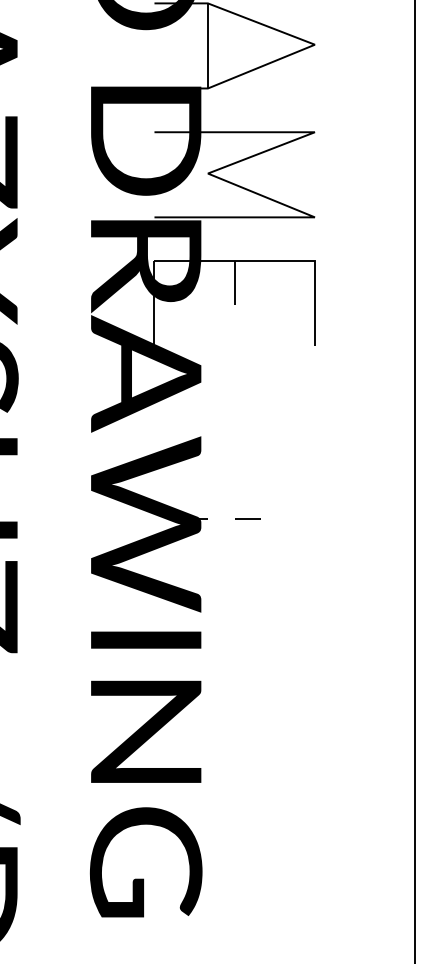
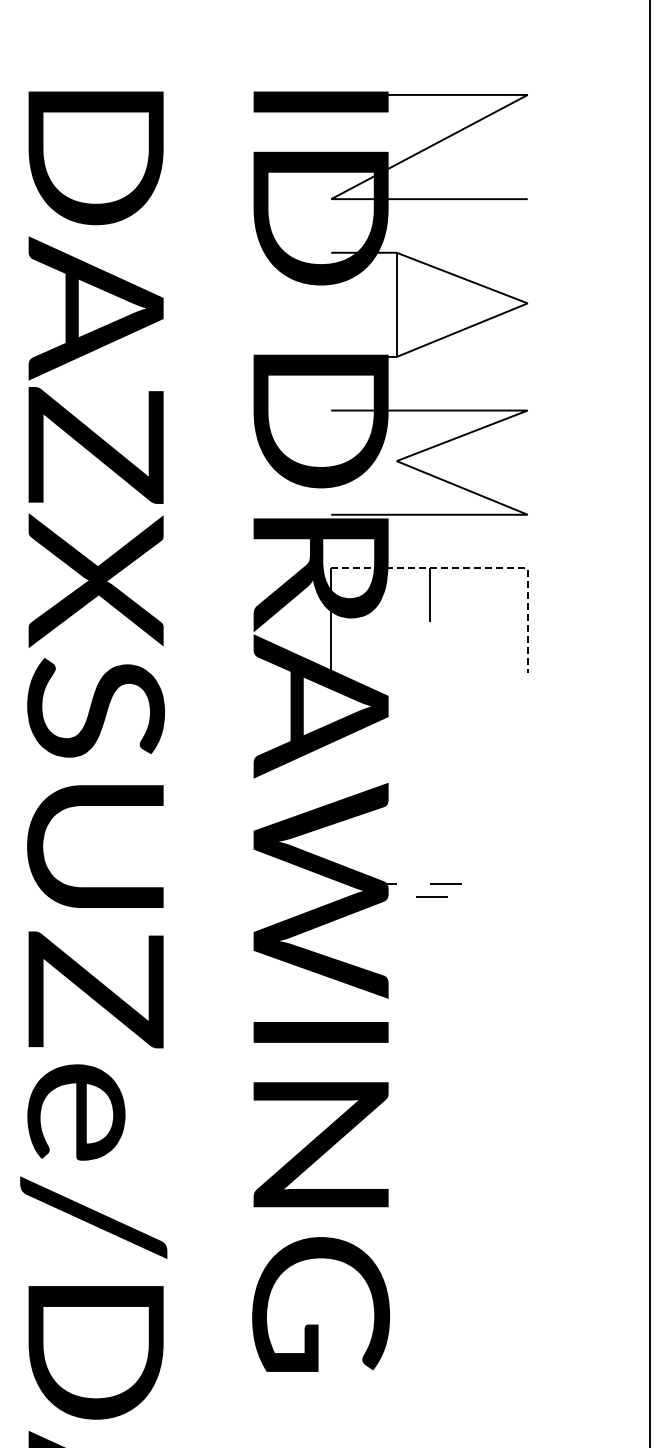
line: (278, 261) -> (482, 568), solid -> dashed
line: (236, 529) -> (431, 896), added

